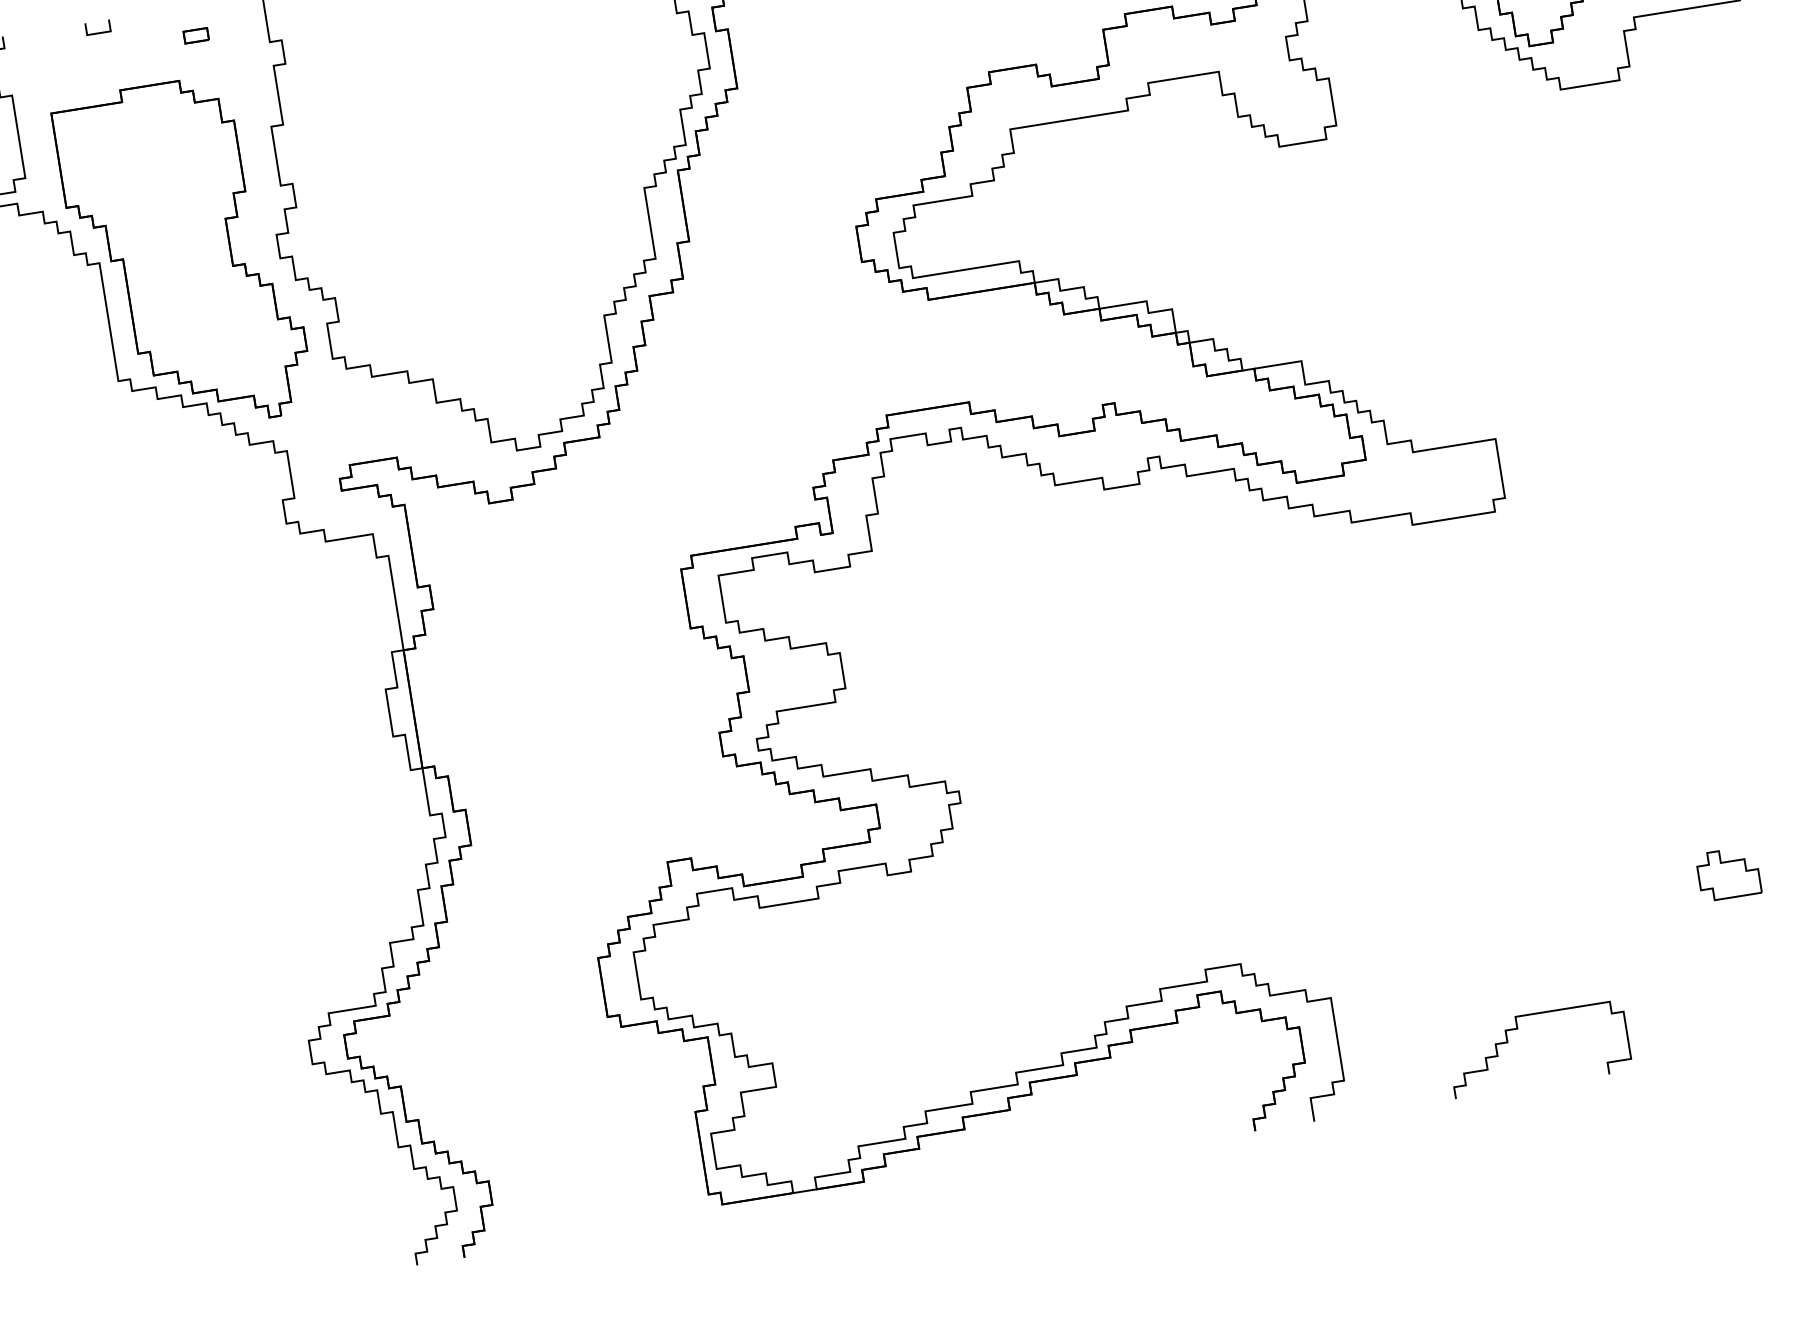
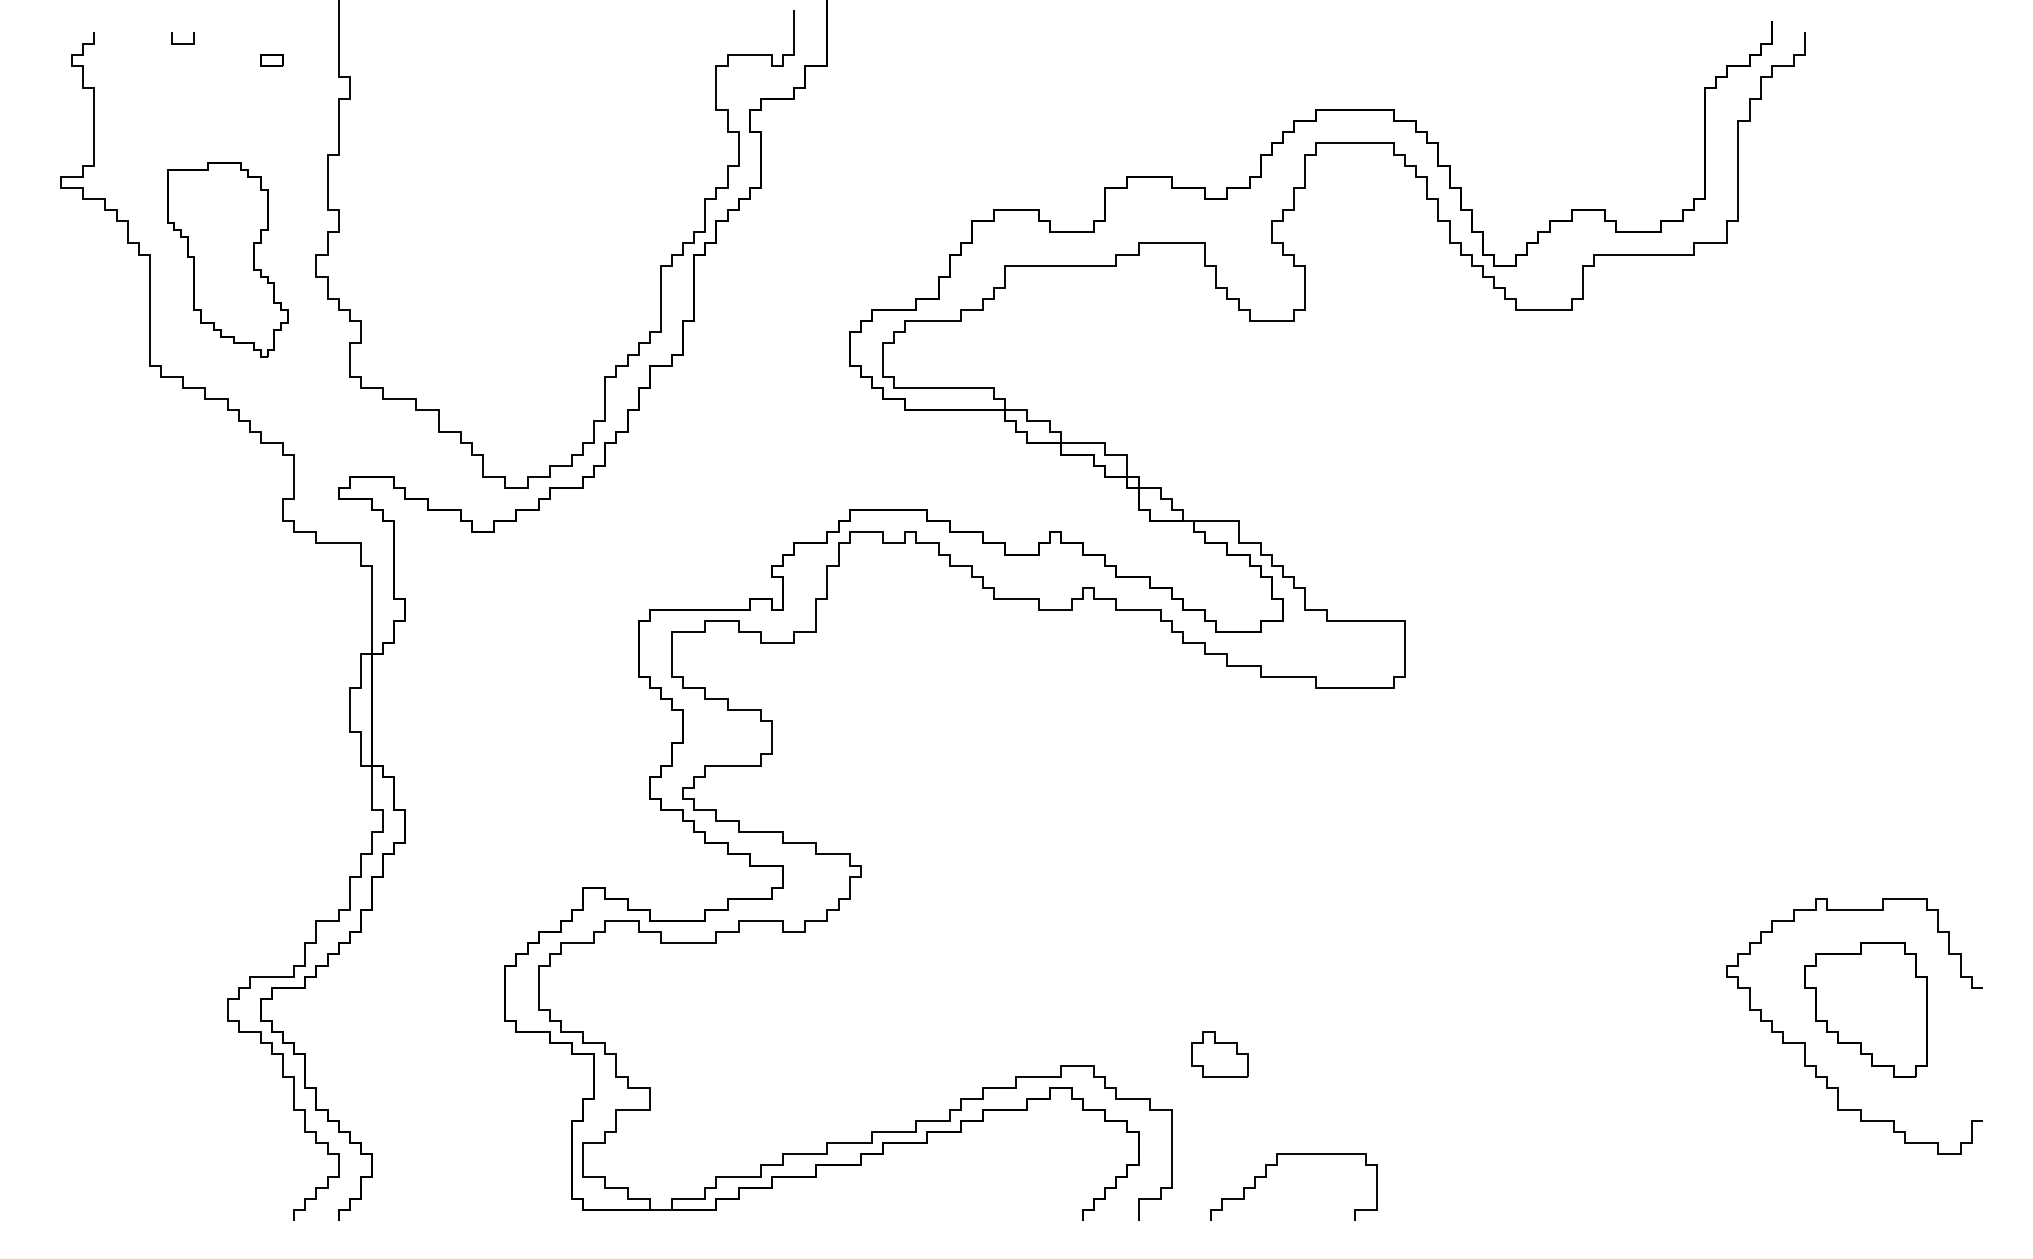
part: (182, 255) -> (227, 259), size x0.6
part: (1728, 874) -> (1219, 1054), moved
curve: (1517, 1028) -> (1277, 1165), moved

